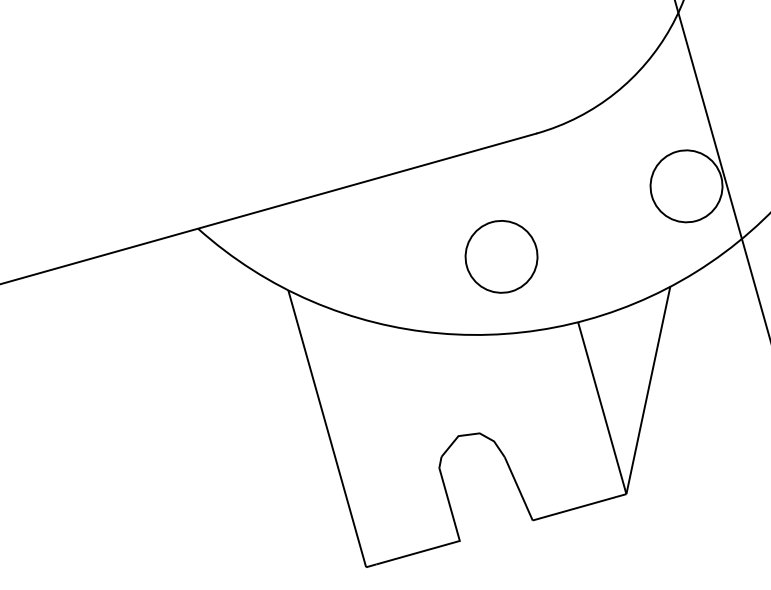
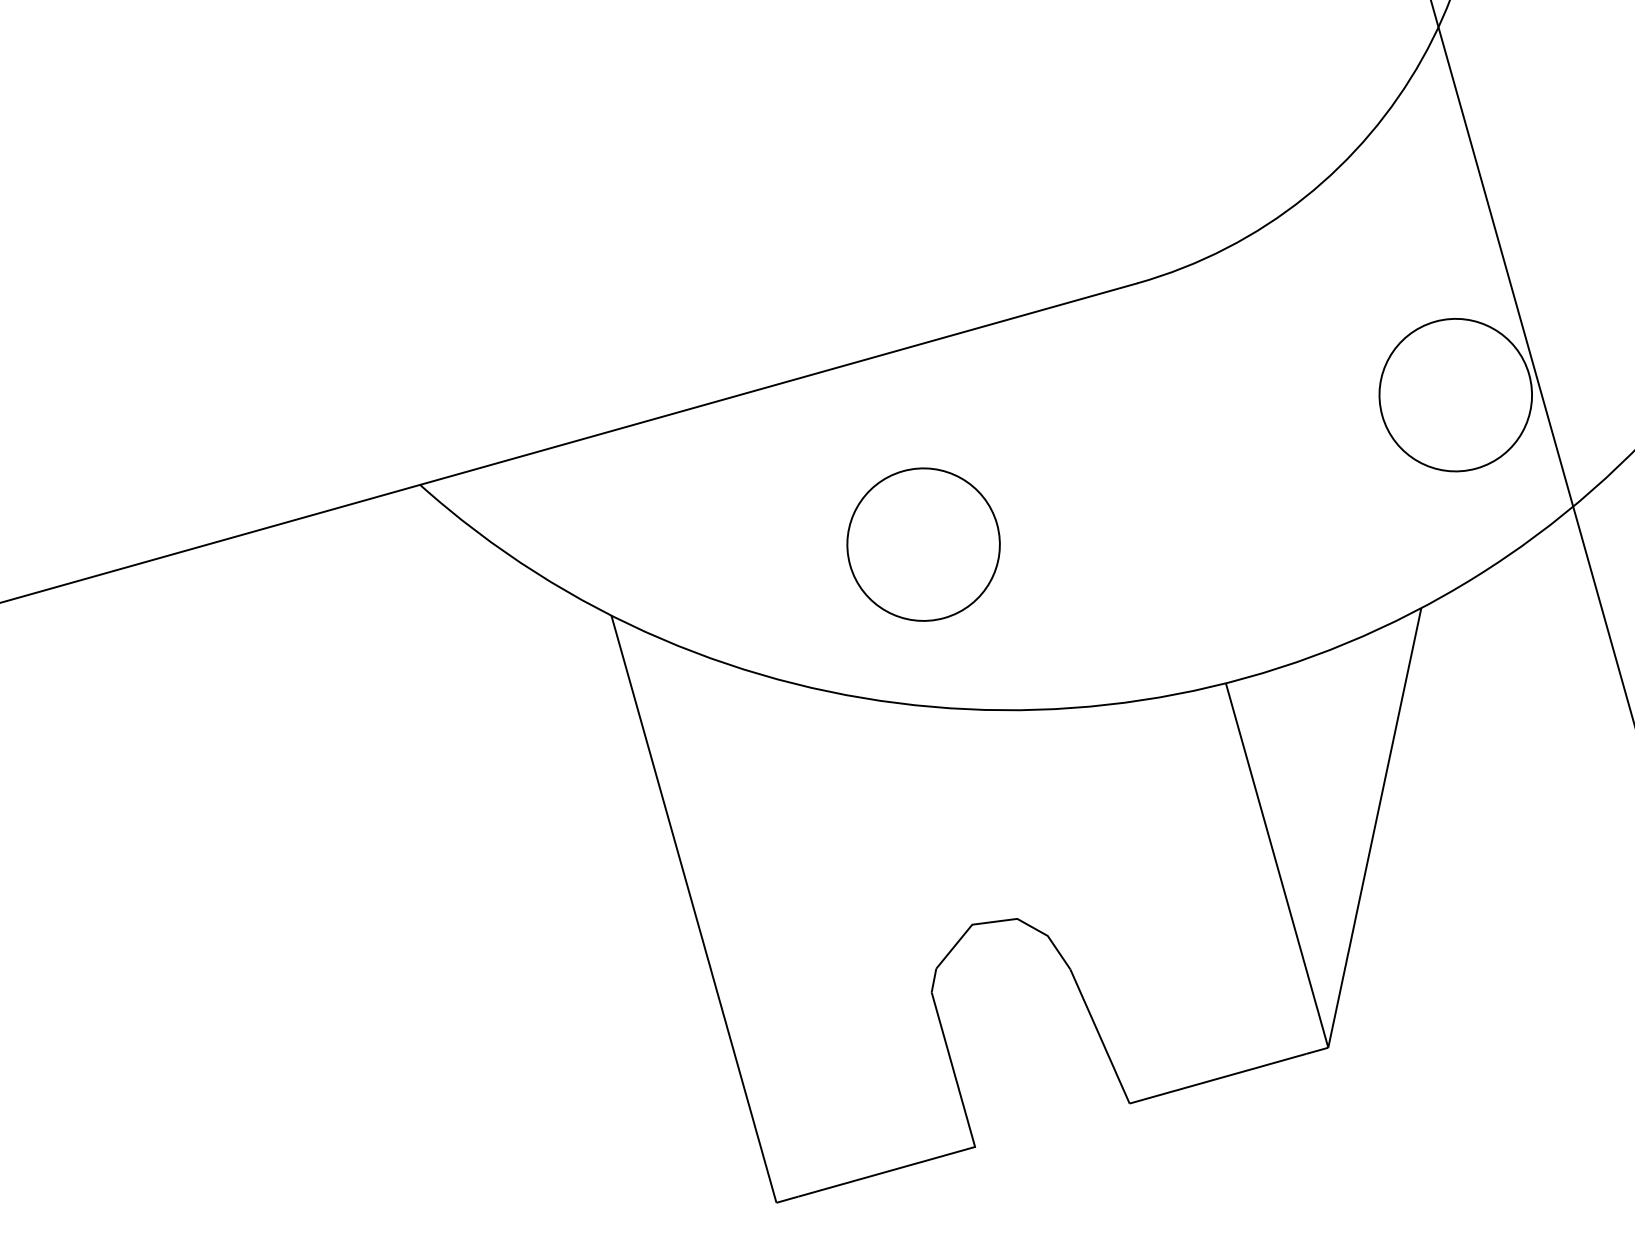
part: (501, 256) -> (923, 543), moved

